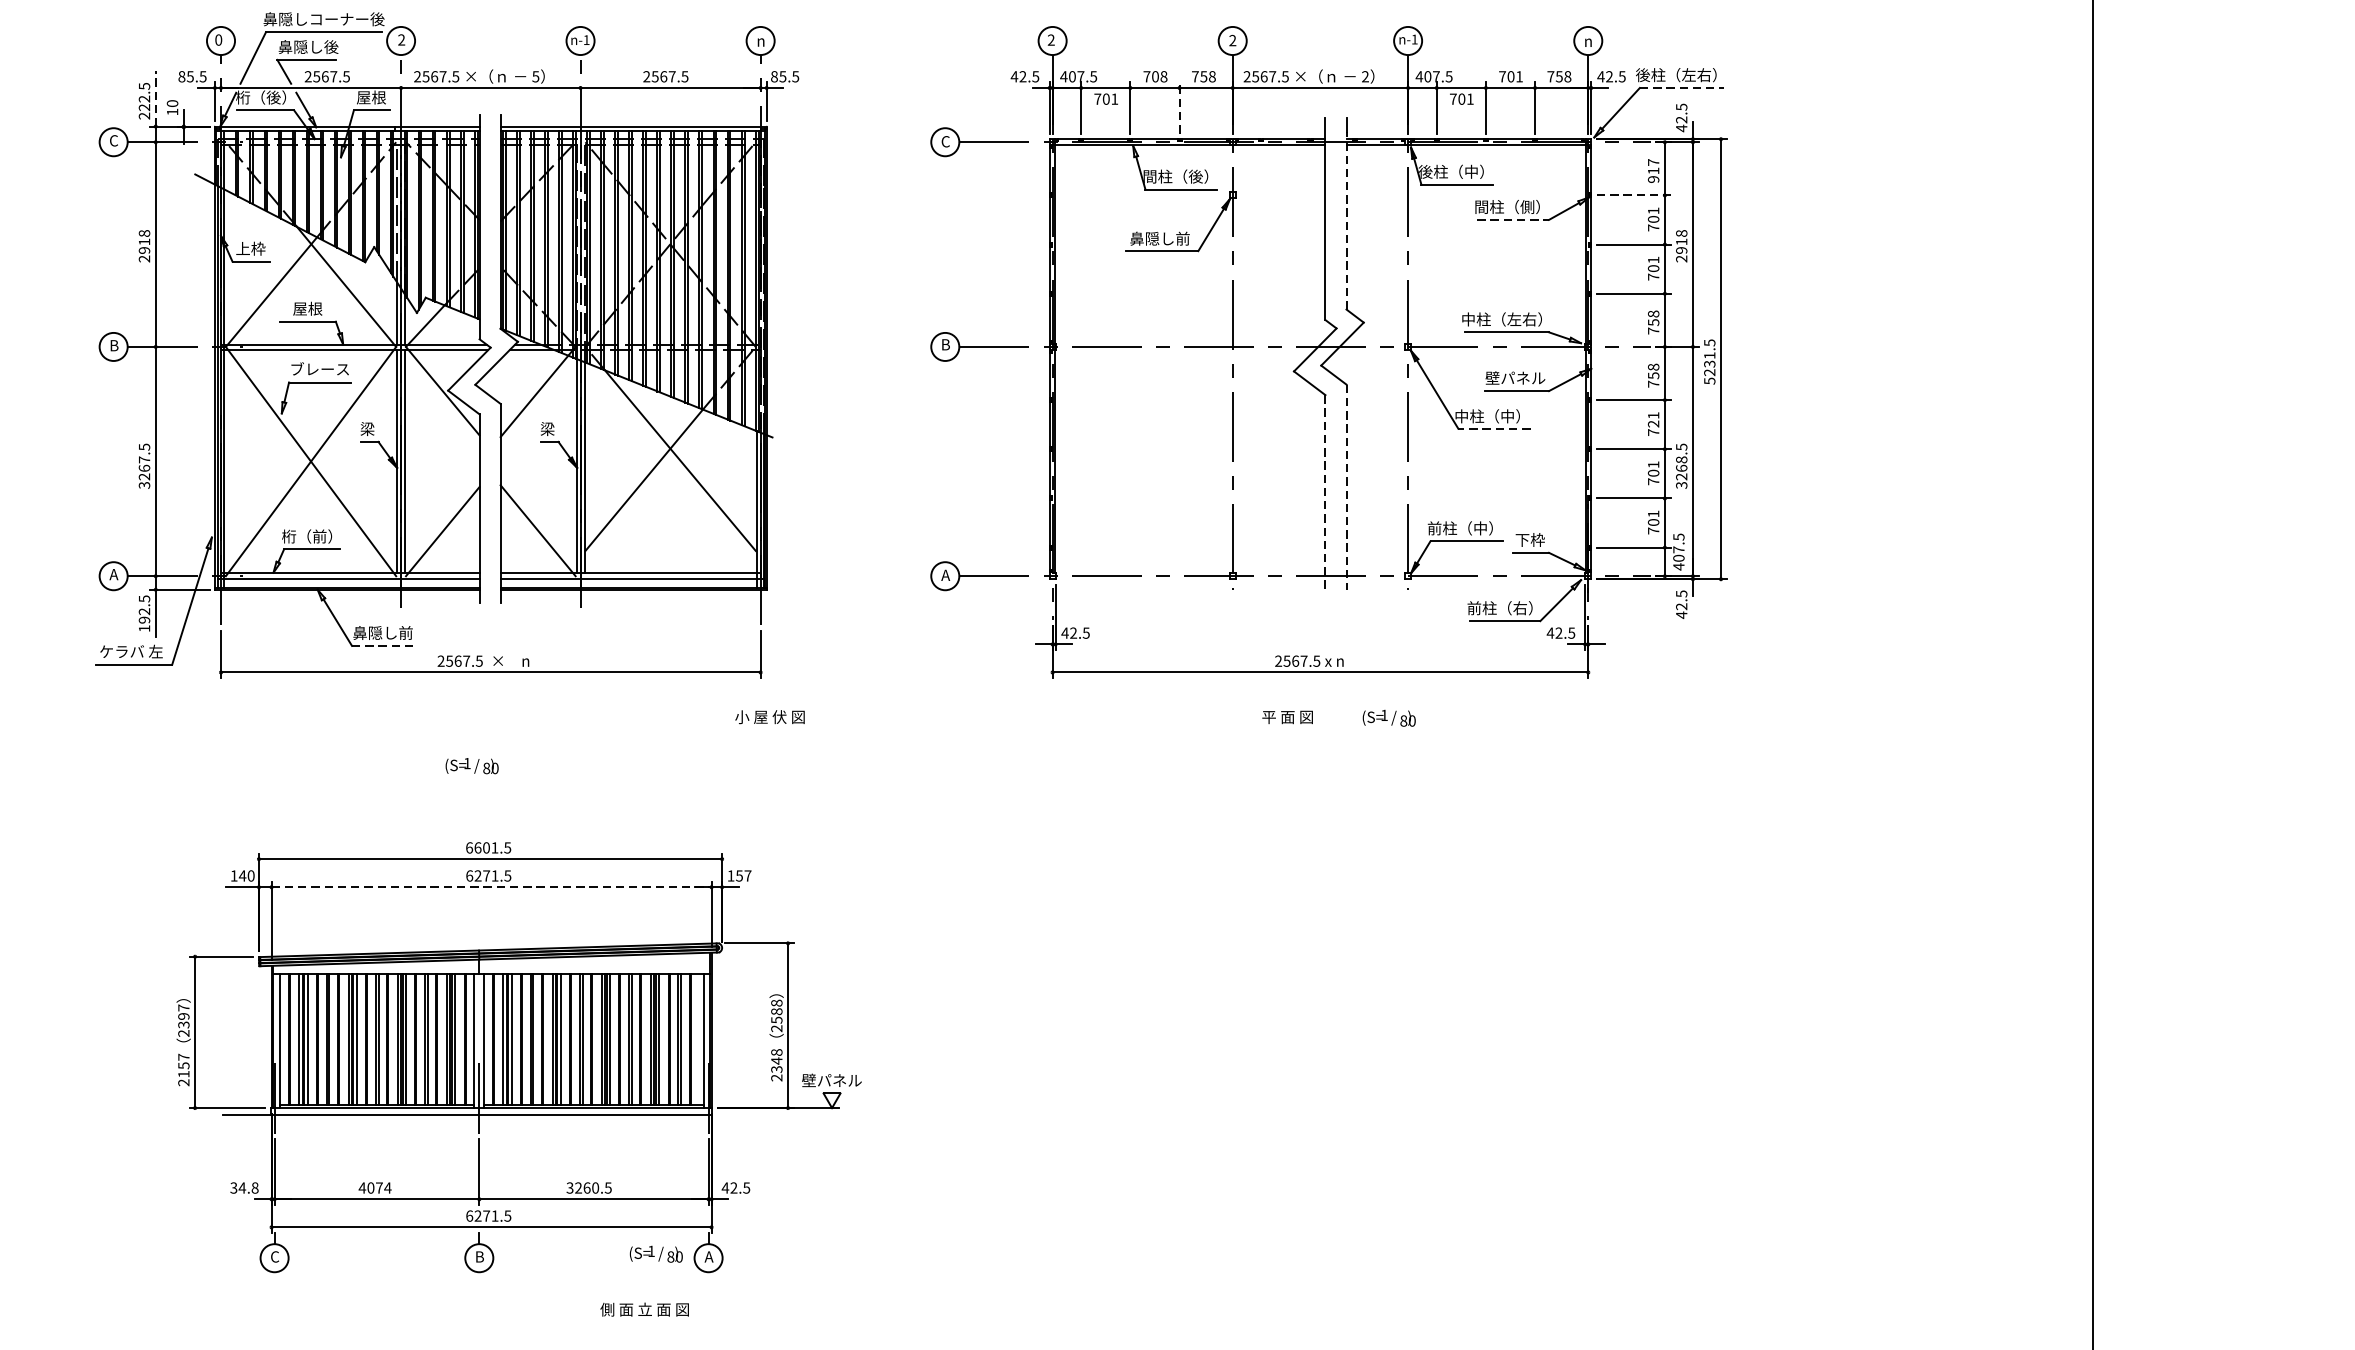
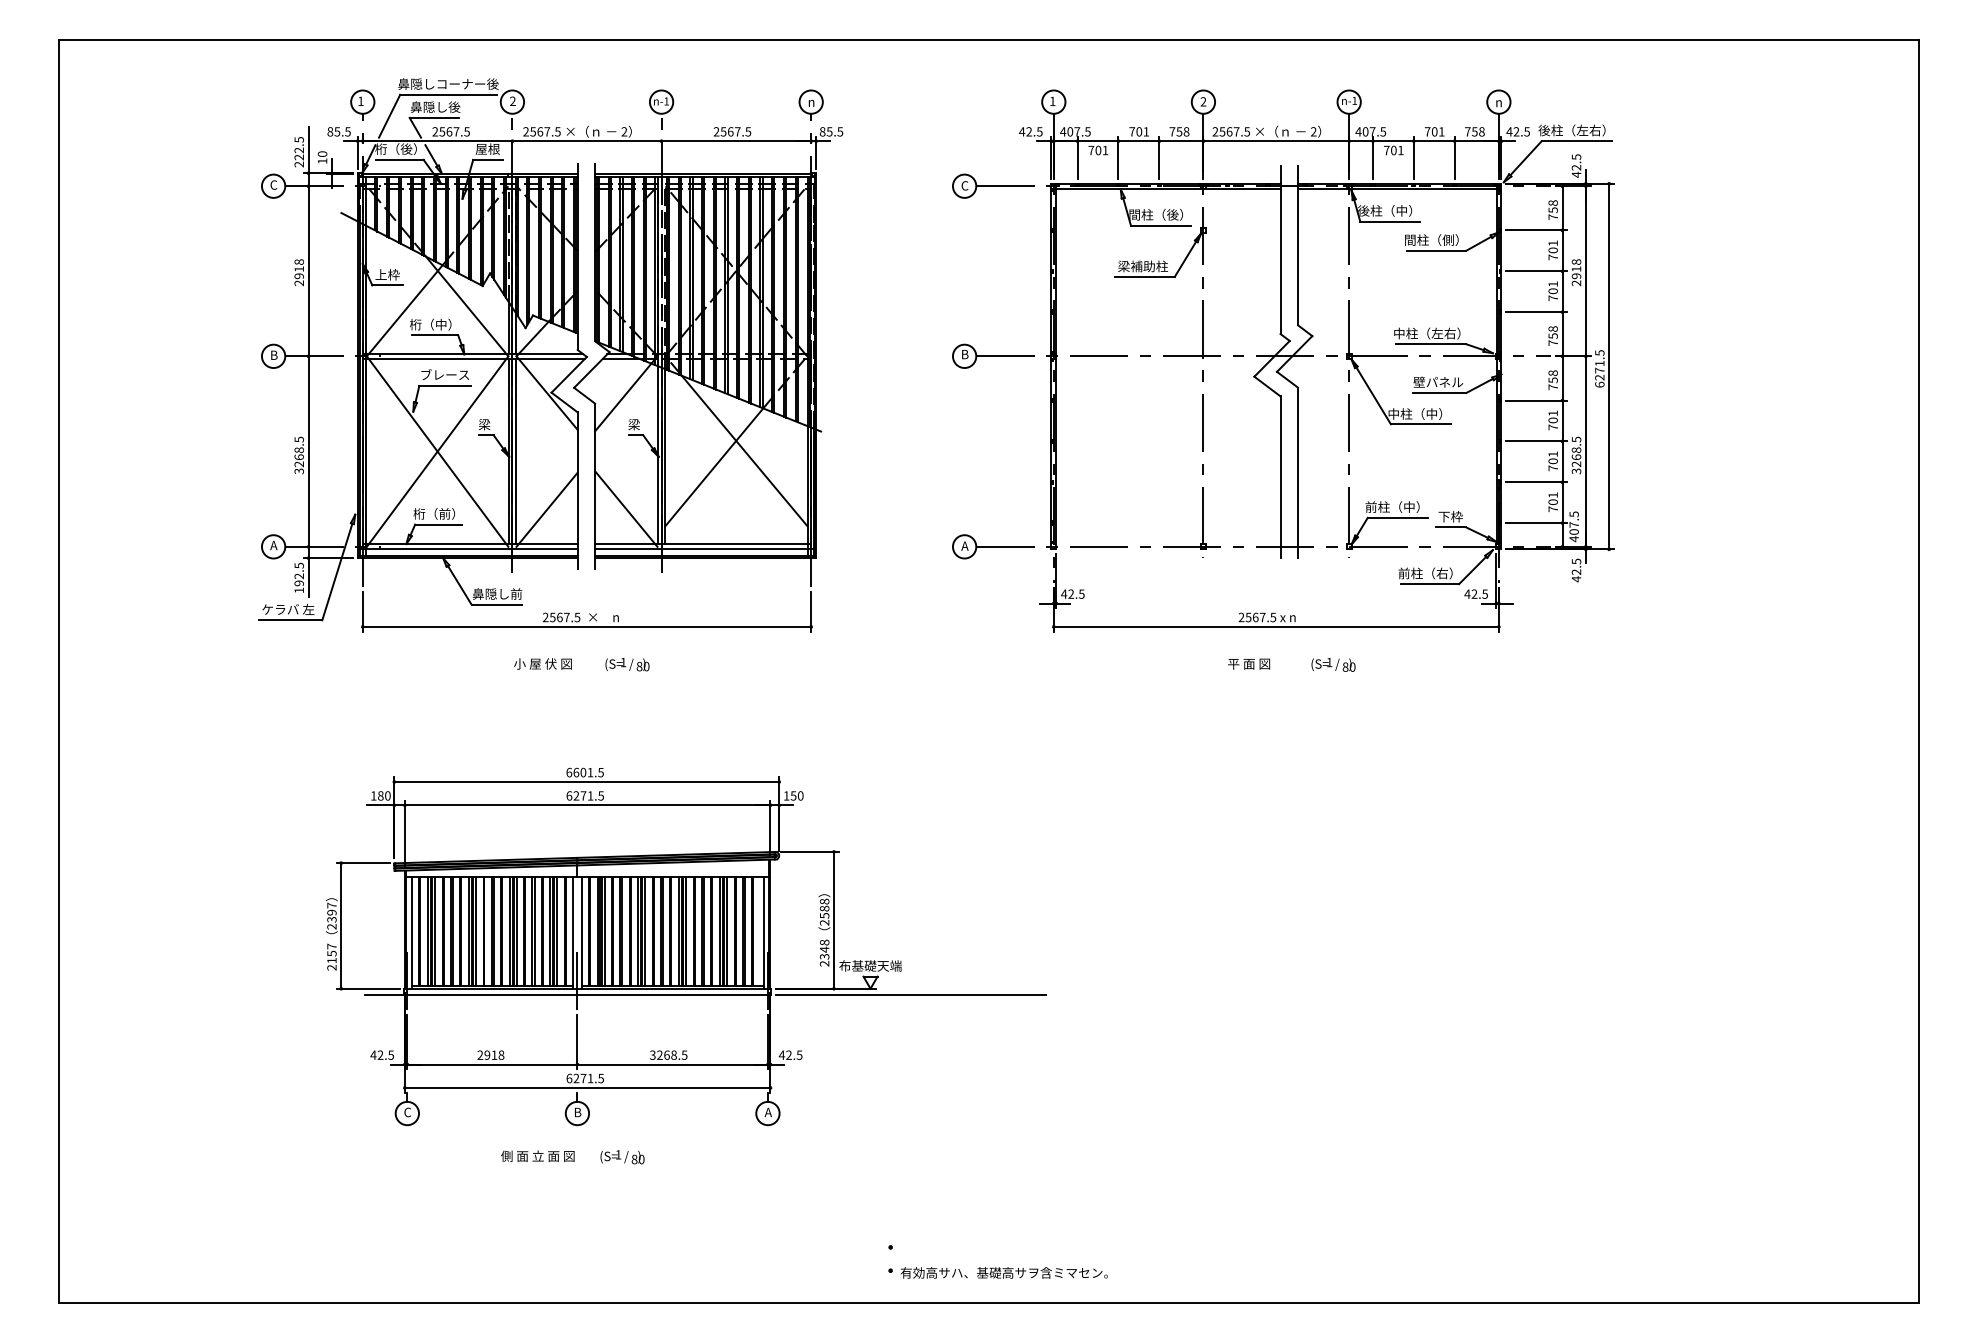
text: (1051, 39) -> (1052, 100), 2 -> 1
text: (218, 40) -> (360, 101), 0 -> 1
text: (535, 76) -> (624, 131), 5 -> 2
text: (1164, 76) -> (1146, 131), 708 -> 701
line: (1681, 88) -> (1576, 141), dashed -> solid
line: (155, 97) -> (308, 149), dashed -> solid
line: (1179, 107) -> (1159, 157), dashed -> solid
text: (1652, 171) -> (1552, 210), 917 -> 758
line: (1633, 195) -> (1536, 230), dashed -> solid
line: (1513, 219) -> (1436, 250), dashed -> solid
line: (1347, 220) -> (1298, 251), dashed -> solid
text: (1159, 238) -> (1142, 266), 鼻隠し前 -> 梁補助柱
text: (302, 308) -> (430, 324), 屋根 -> 桁（中）
text: (1709, 372) -> (1599, 377), 5231.5 -> 6271.5
text: (1652, 424) -> (1552, 420), 721 -> 701
line: (1493, 428) -> (1420, 424), dashed -> solid
text: (143, 460) -> (298, 450), 3267.5 -> 3268.5
line: (1347, 487) -> (1298, 473), dashed -> solid
line: (1325, 492) -> (1280, 477), dashed -> solid
line: (383, 645) -> (497, 604), dashed -> solid
text: (769, 716) -> (542, 663), moved
text: (472, 765) -> (627, 664), moved
text: (242, 875) -> (380, 795), 140 -> 180
text: (747, 875) -> (800, 795), 157 -> 150
line: (491, 887) -> (587, 805), dashed -> solid
text: (832, 1080) -> (870, 965), 壁パネル -> 布基礎天端
line: (880, 1114) -> (910, 994), added
text: (244, 1187) -> (382, 1054), 34.8 -> 42.5
text: (374, 1187) -> (490, 1054), 4074 -> 2918
text: (594, 1188) -> (673, 1055), 3260.5 -> 3268.5
text: (656, 1254) -> (622, 1157), moved
text: (644, 1308) -> (537, 1155), moved

